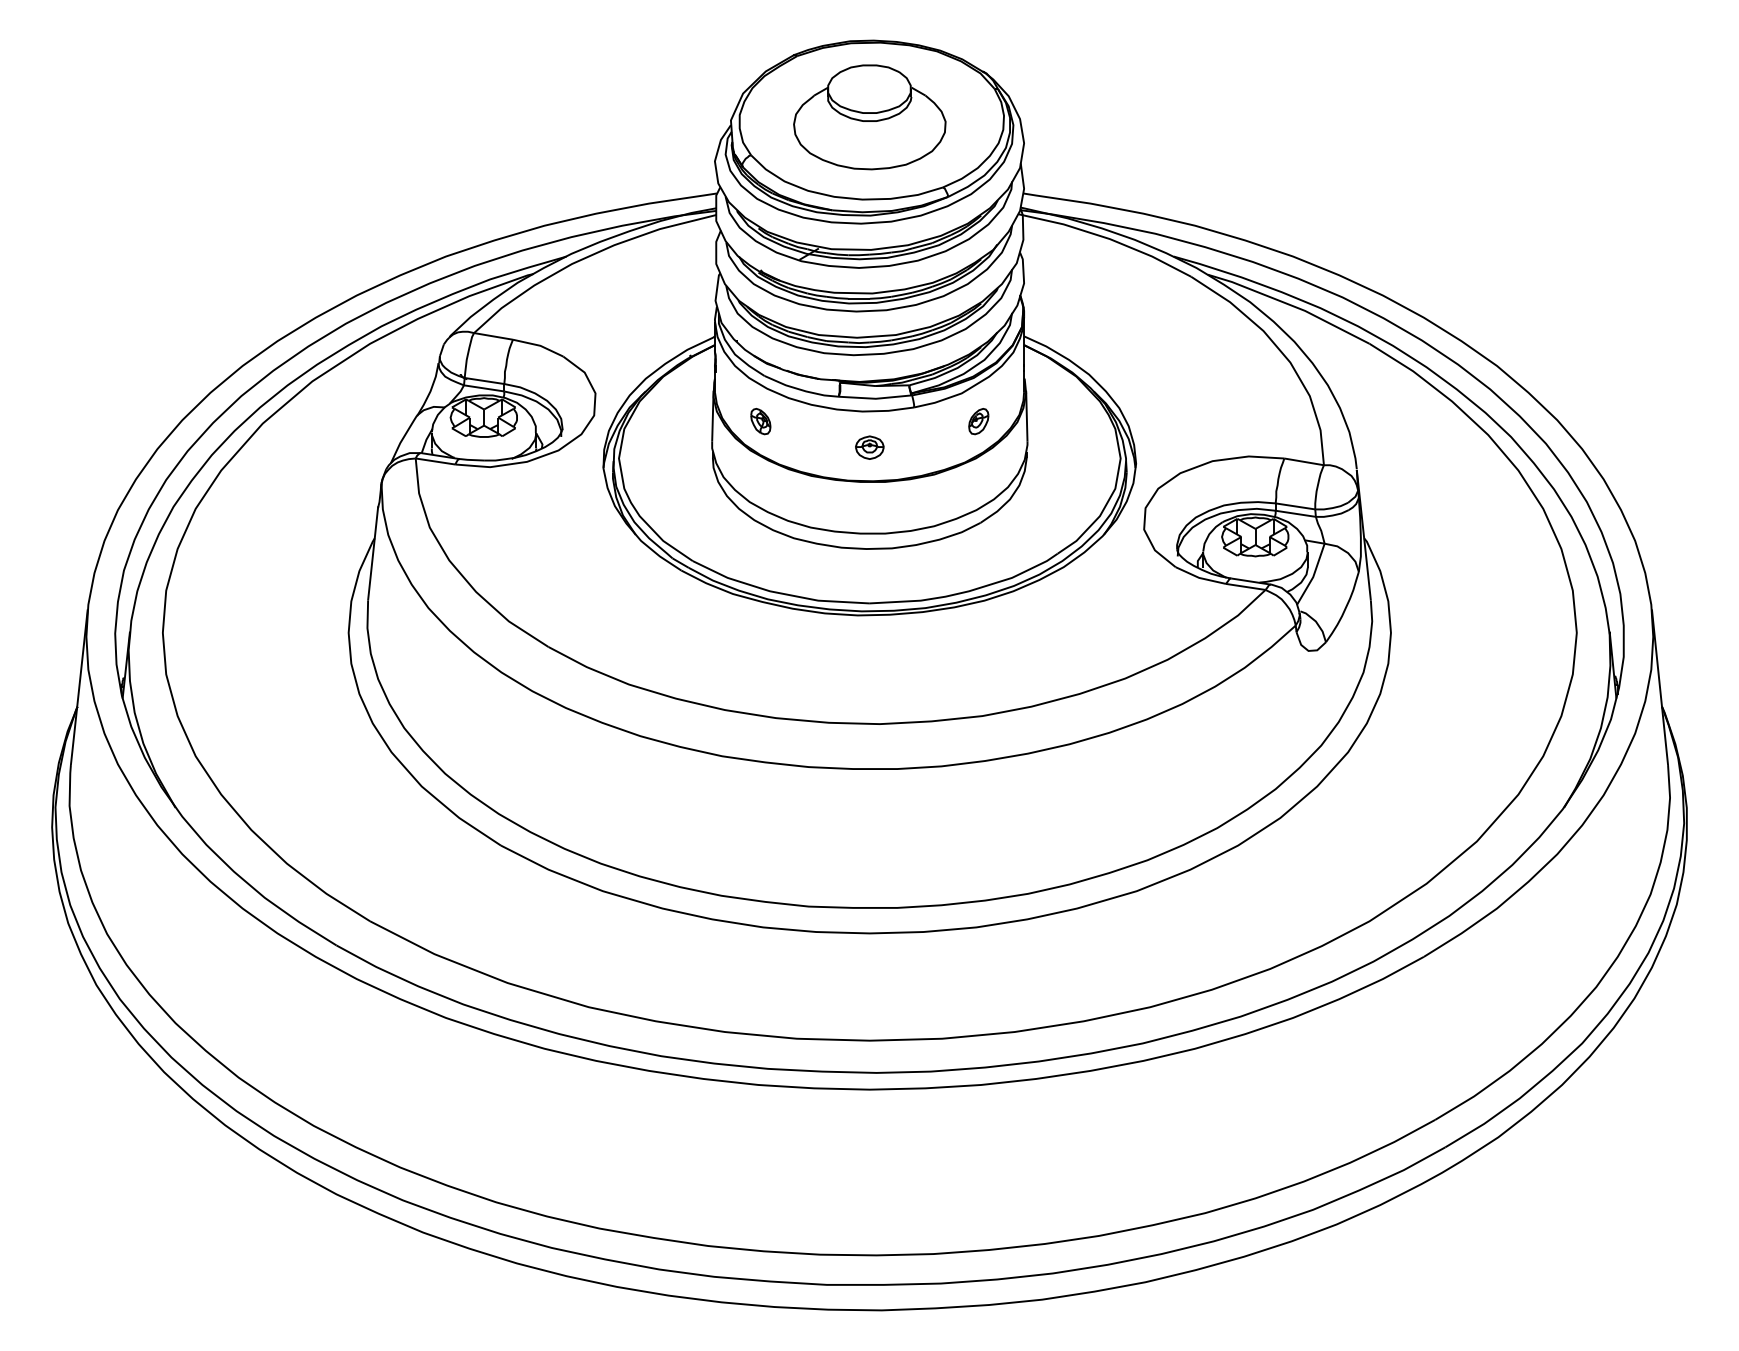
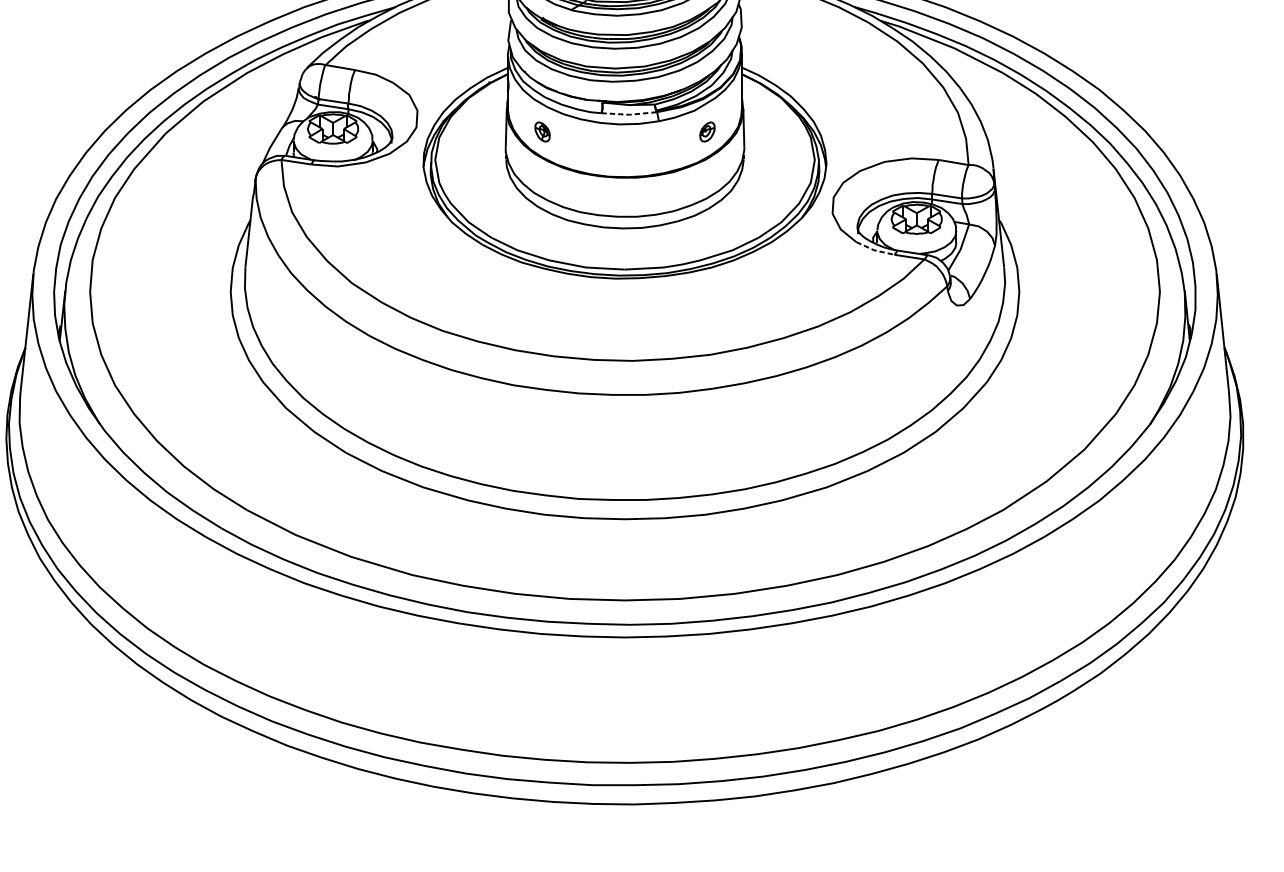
line: (875, 398) -> (629, 114), solid -> dashed
part: (869, 447) -> (624, 151), removed
line: (1200, 578) -> (875, 250), solid -> dashed

